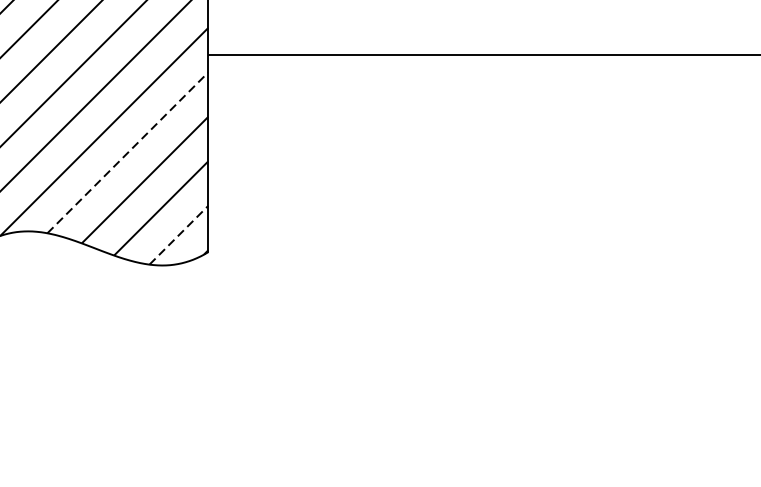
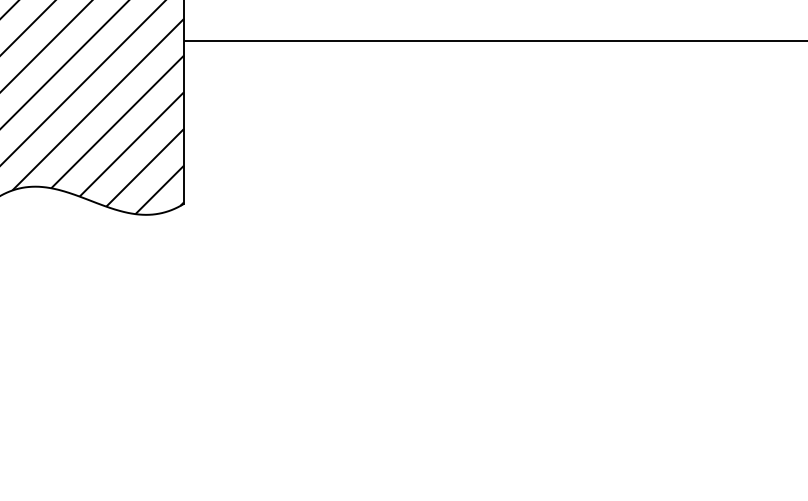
line: (127, 152) -> (117, 121), dashed -> solid
line: (179, 234) -> (160, 189), dashed -> solid

